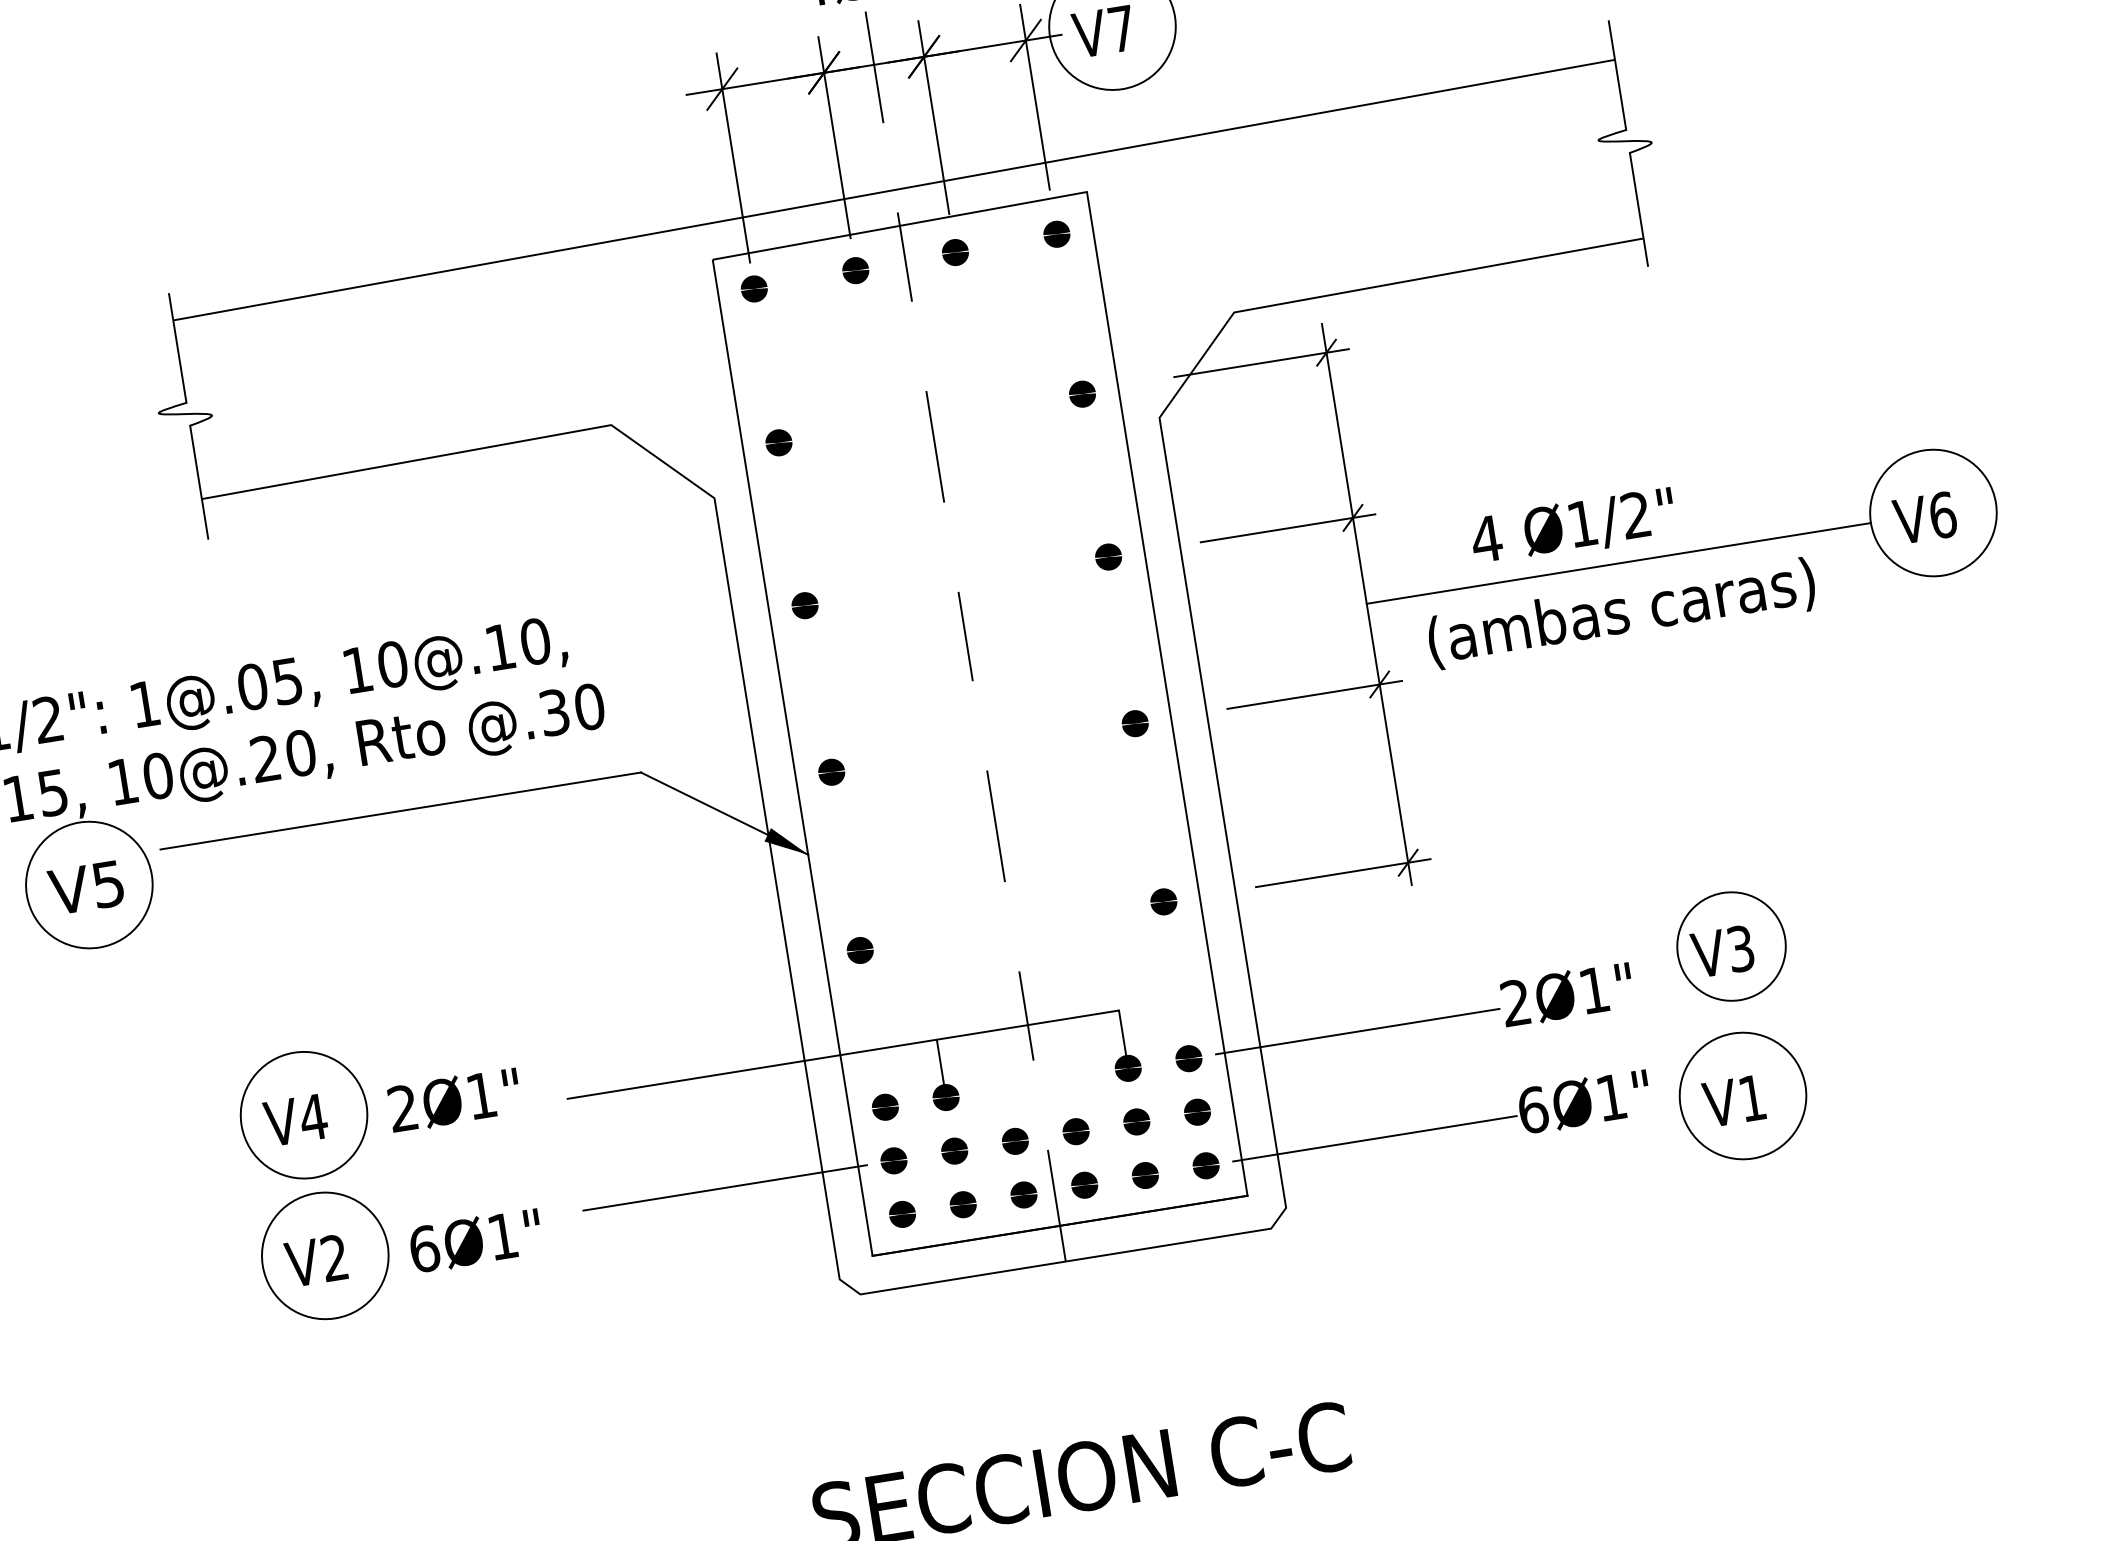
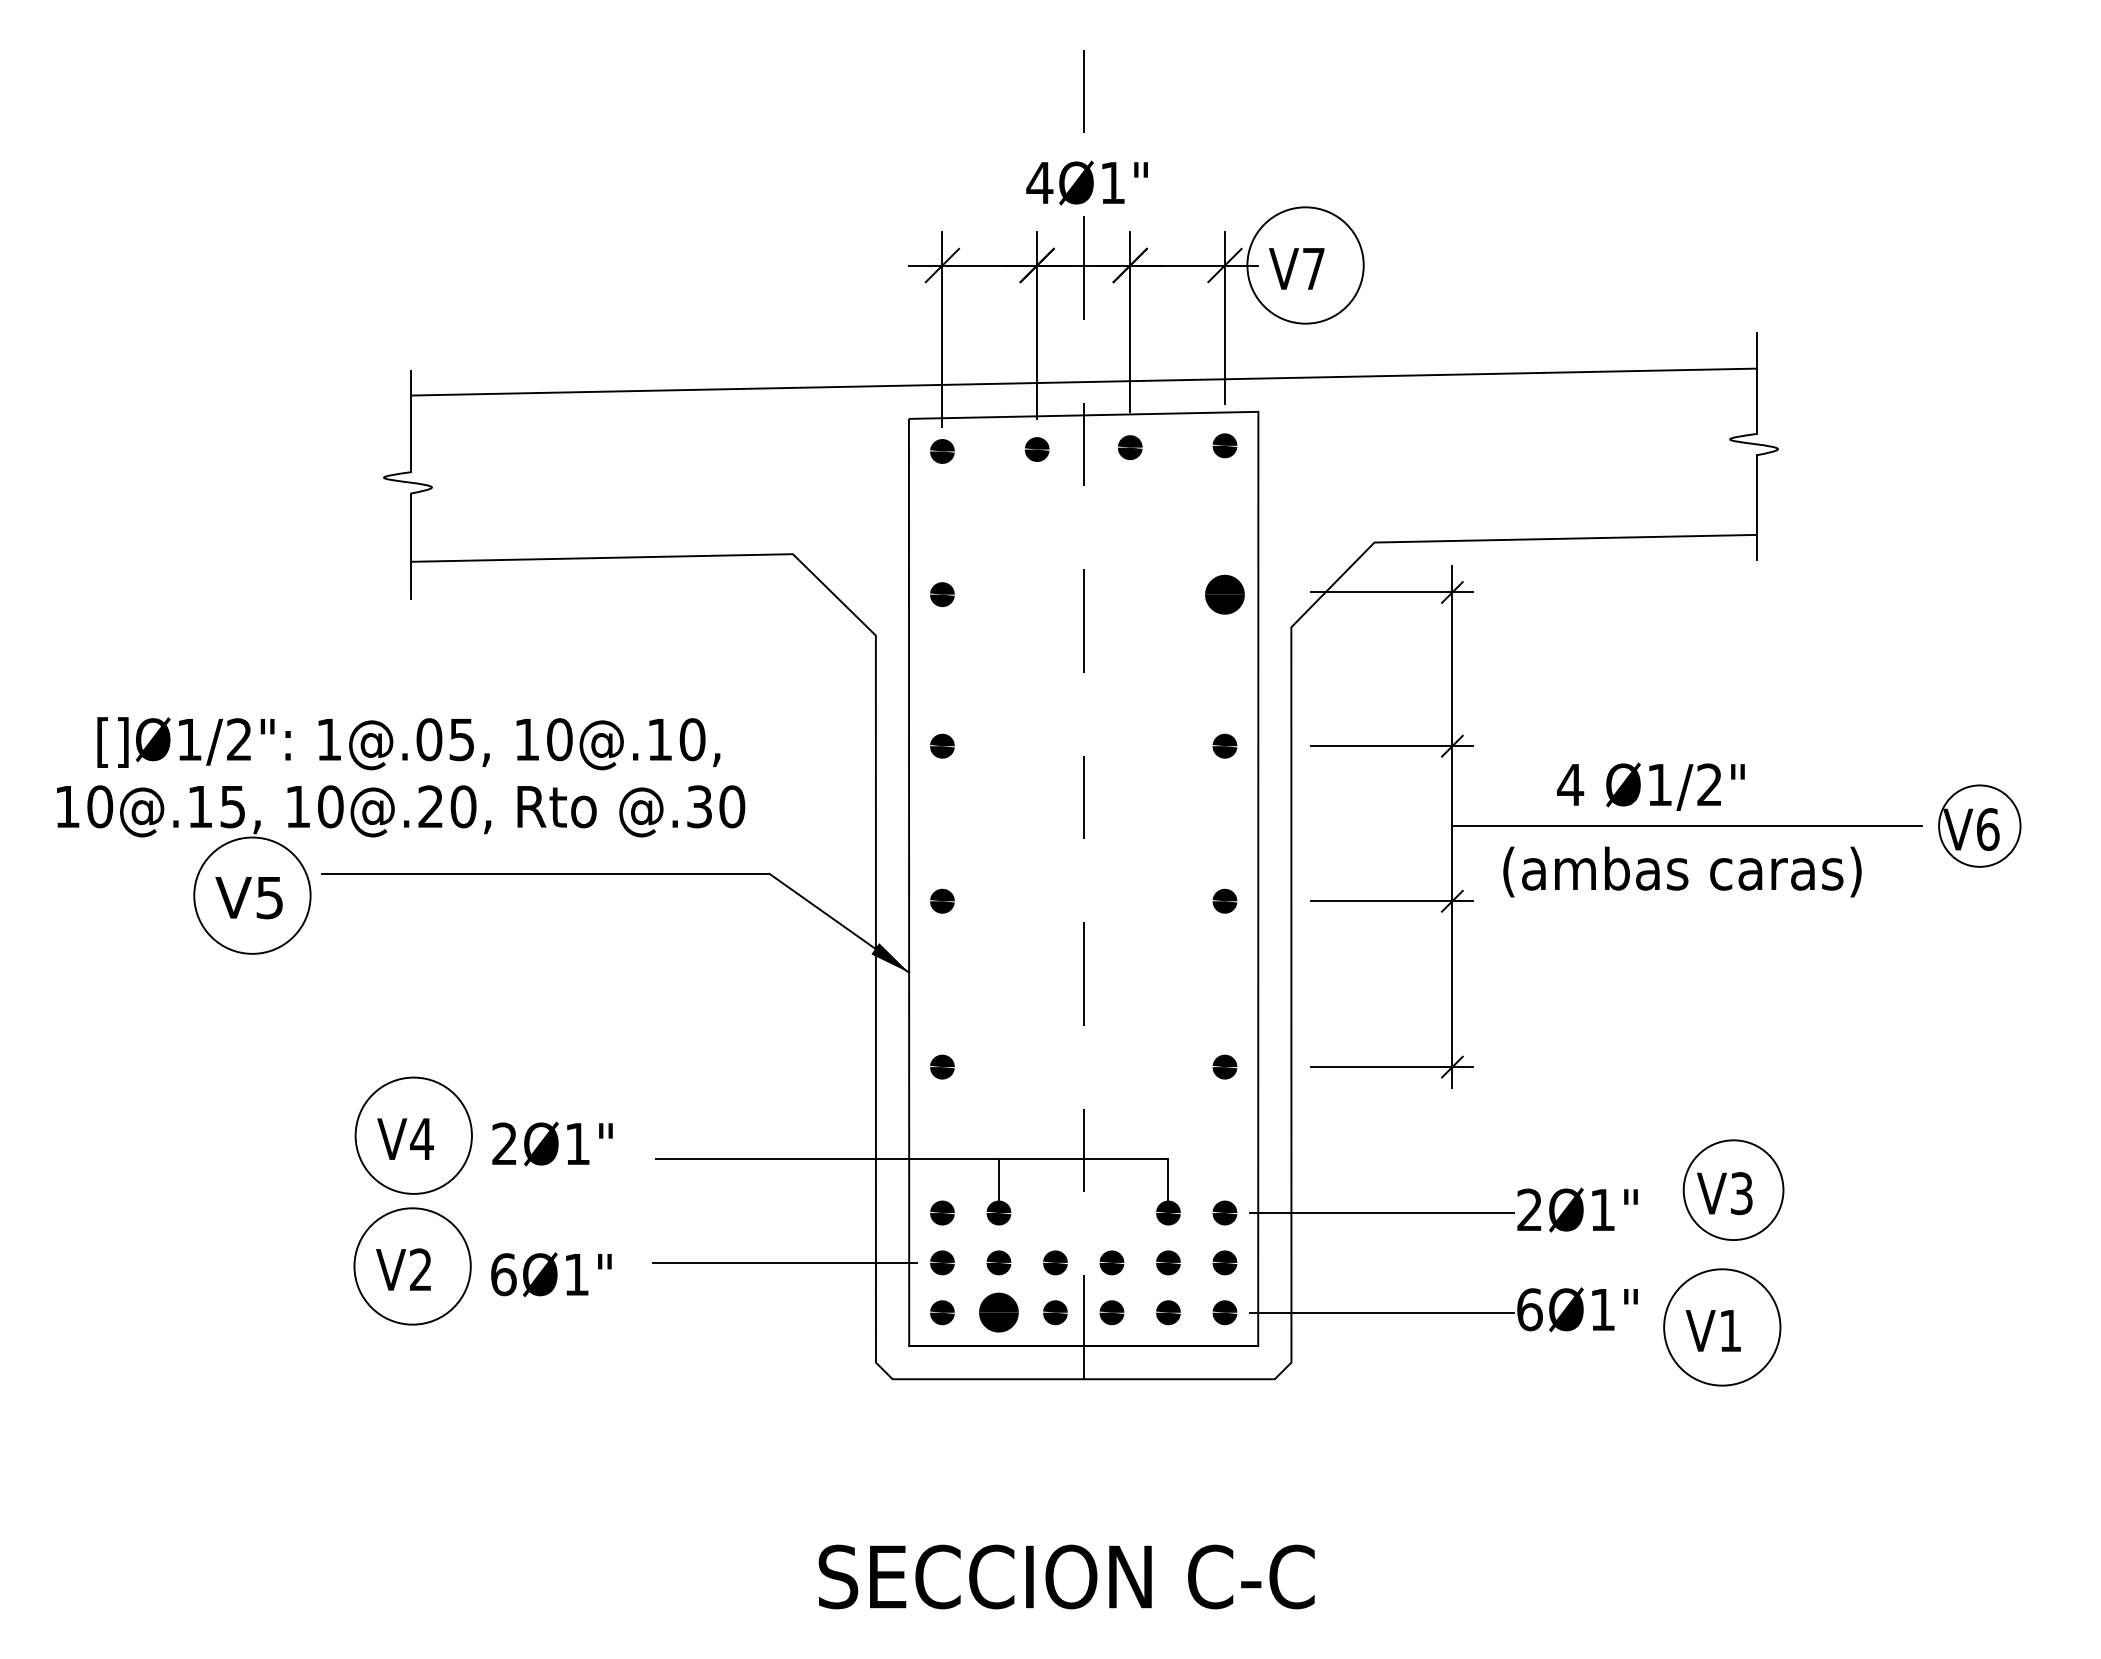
part: (1082, 394) -> (1224, 594), size x1.6
circle: (1933, 512) -> (1979, 825), size x0.7
part: (962, 1204) -> (998, 1312), size x1.6

